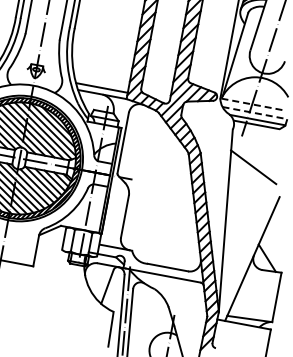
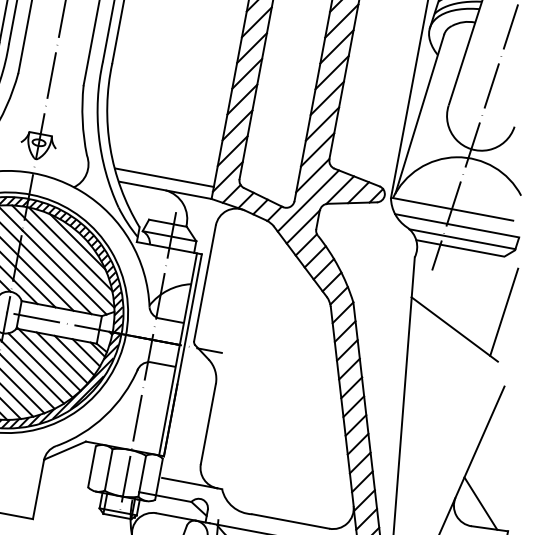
line: (252, 104) -> (452, 209), dashed -> solid
line: (254, 113) -> (456, 226), dashed -> solid
line: (279, 158) -> (504, 312), added

